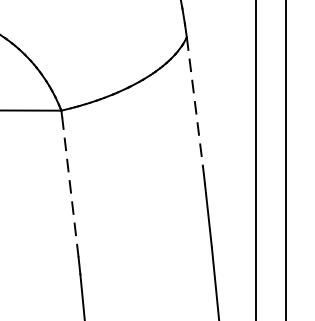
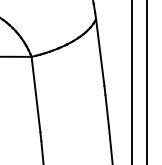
line: (195, 102) -> (100, 52), dashed -> solid
line: (70, 185) -> (36, 95), dashed -> solid

